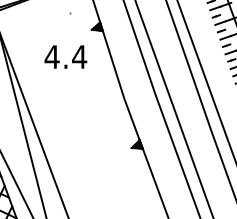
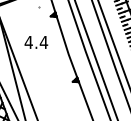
text: (66, 57) -> (36, 42), moved

